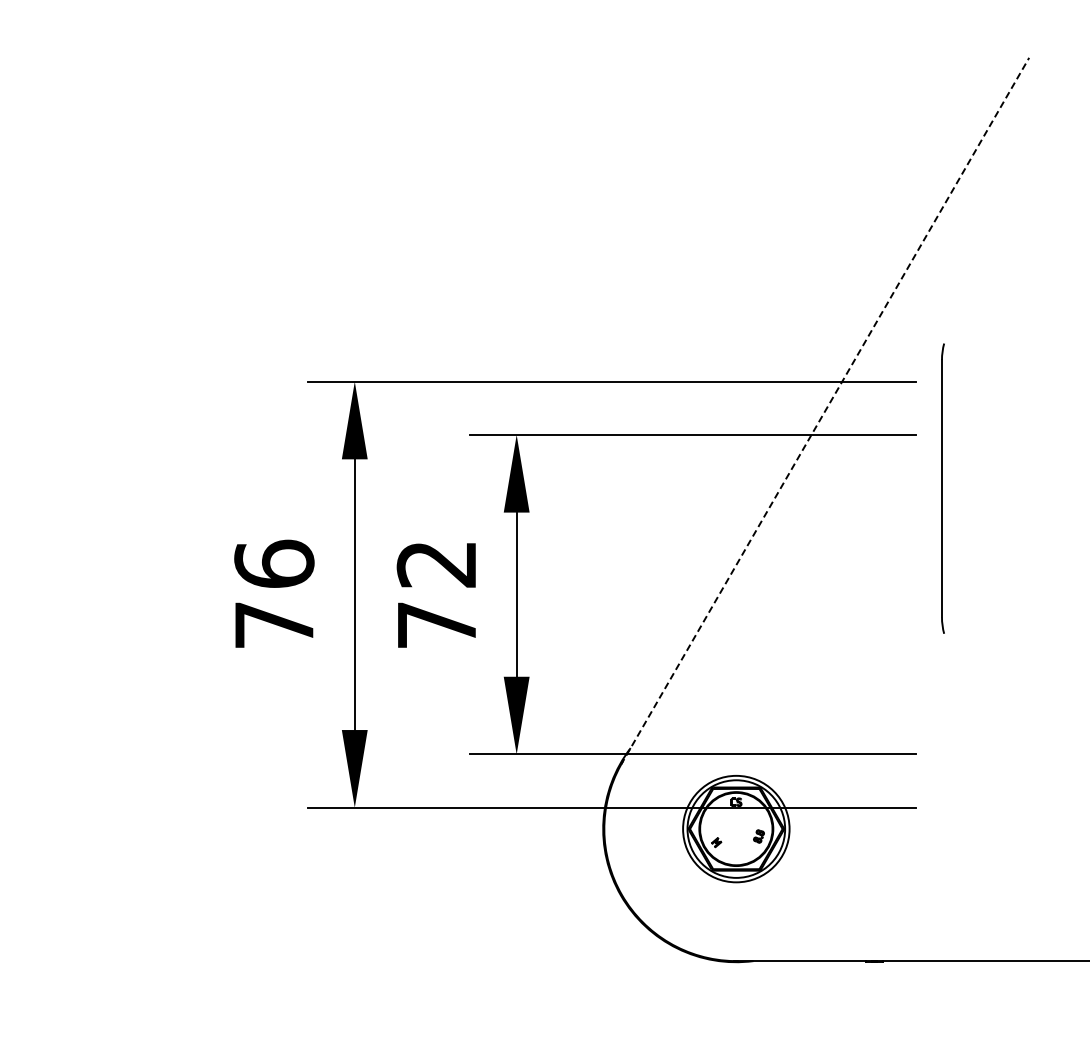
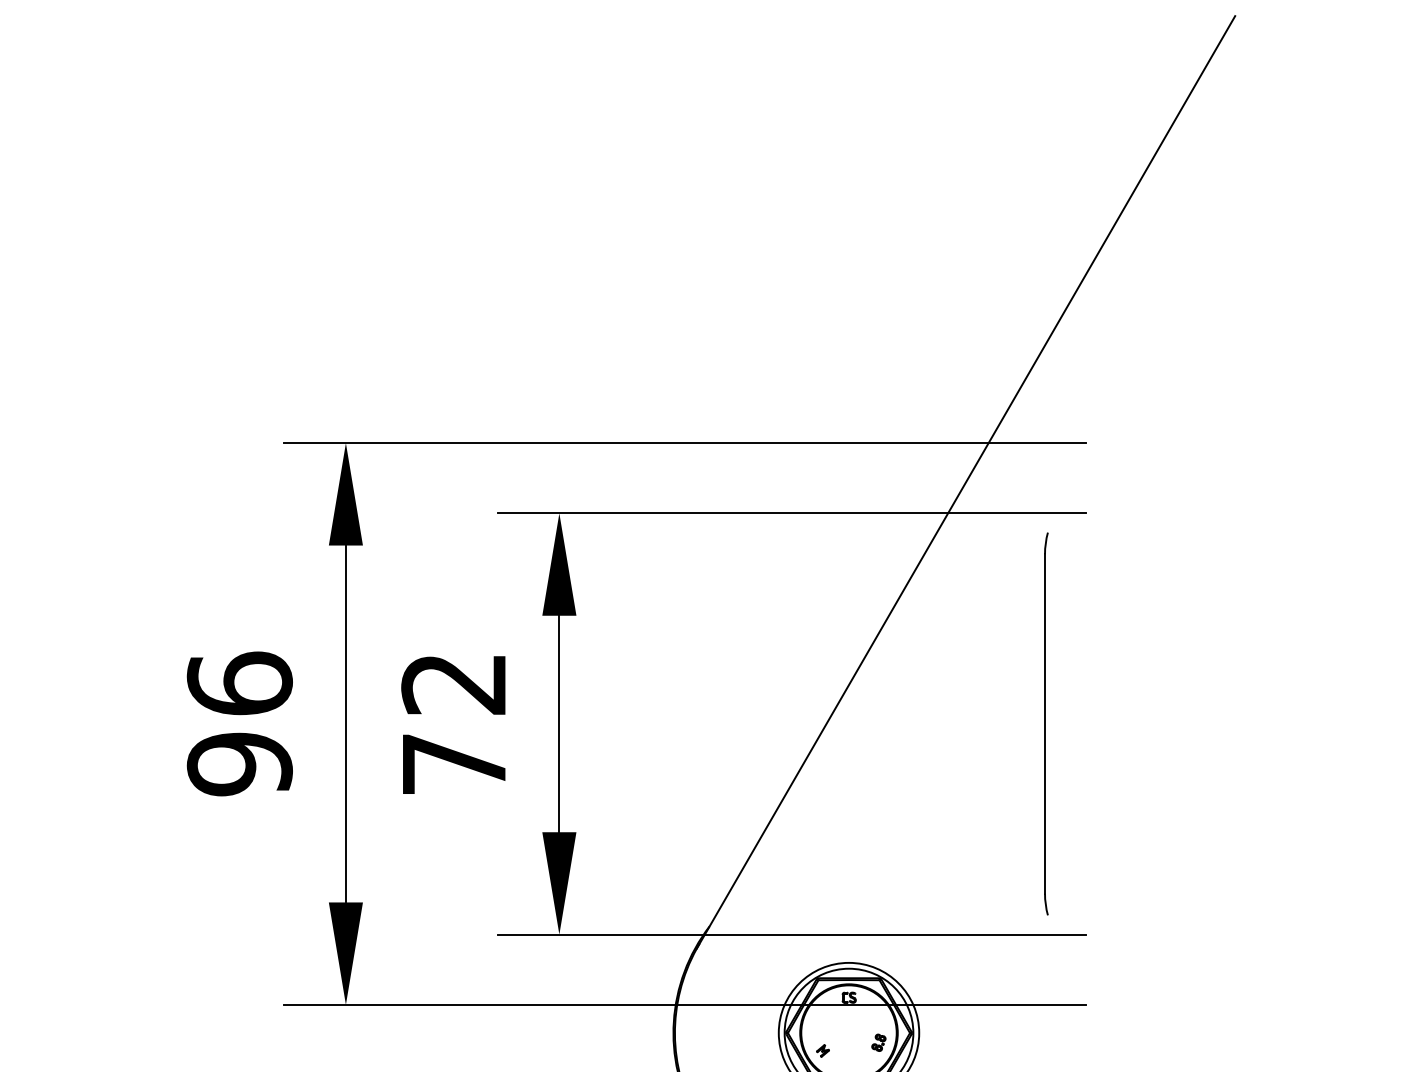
line: (825, 411) -> (966, 482), dashed -> solid
part: (942, 488) -> (1045, 723), moved
text: (274, 625) -> (240, 764), 76 -> 96

